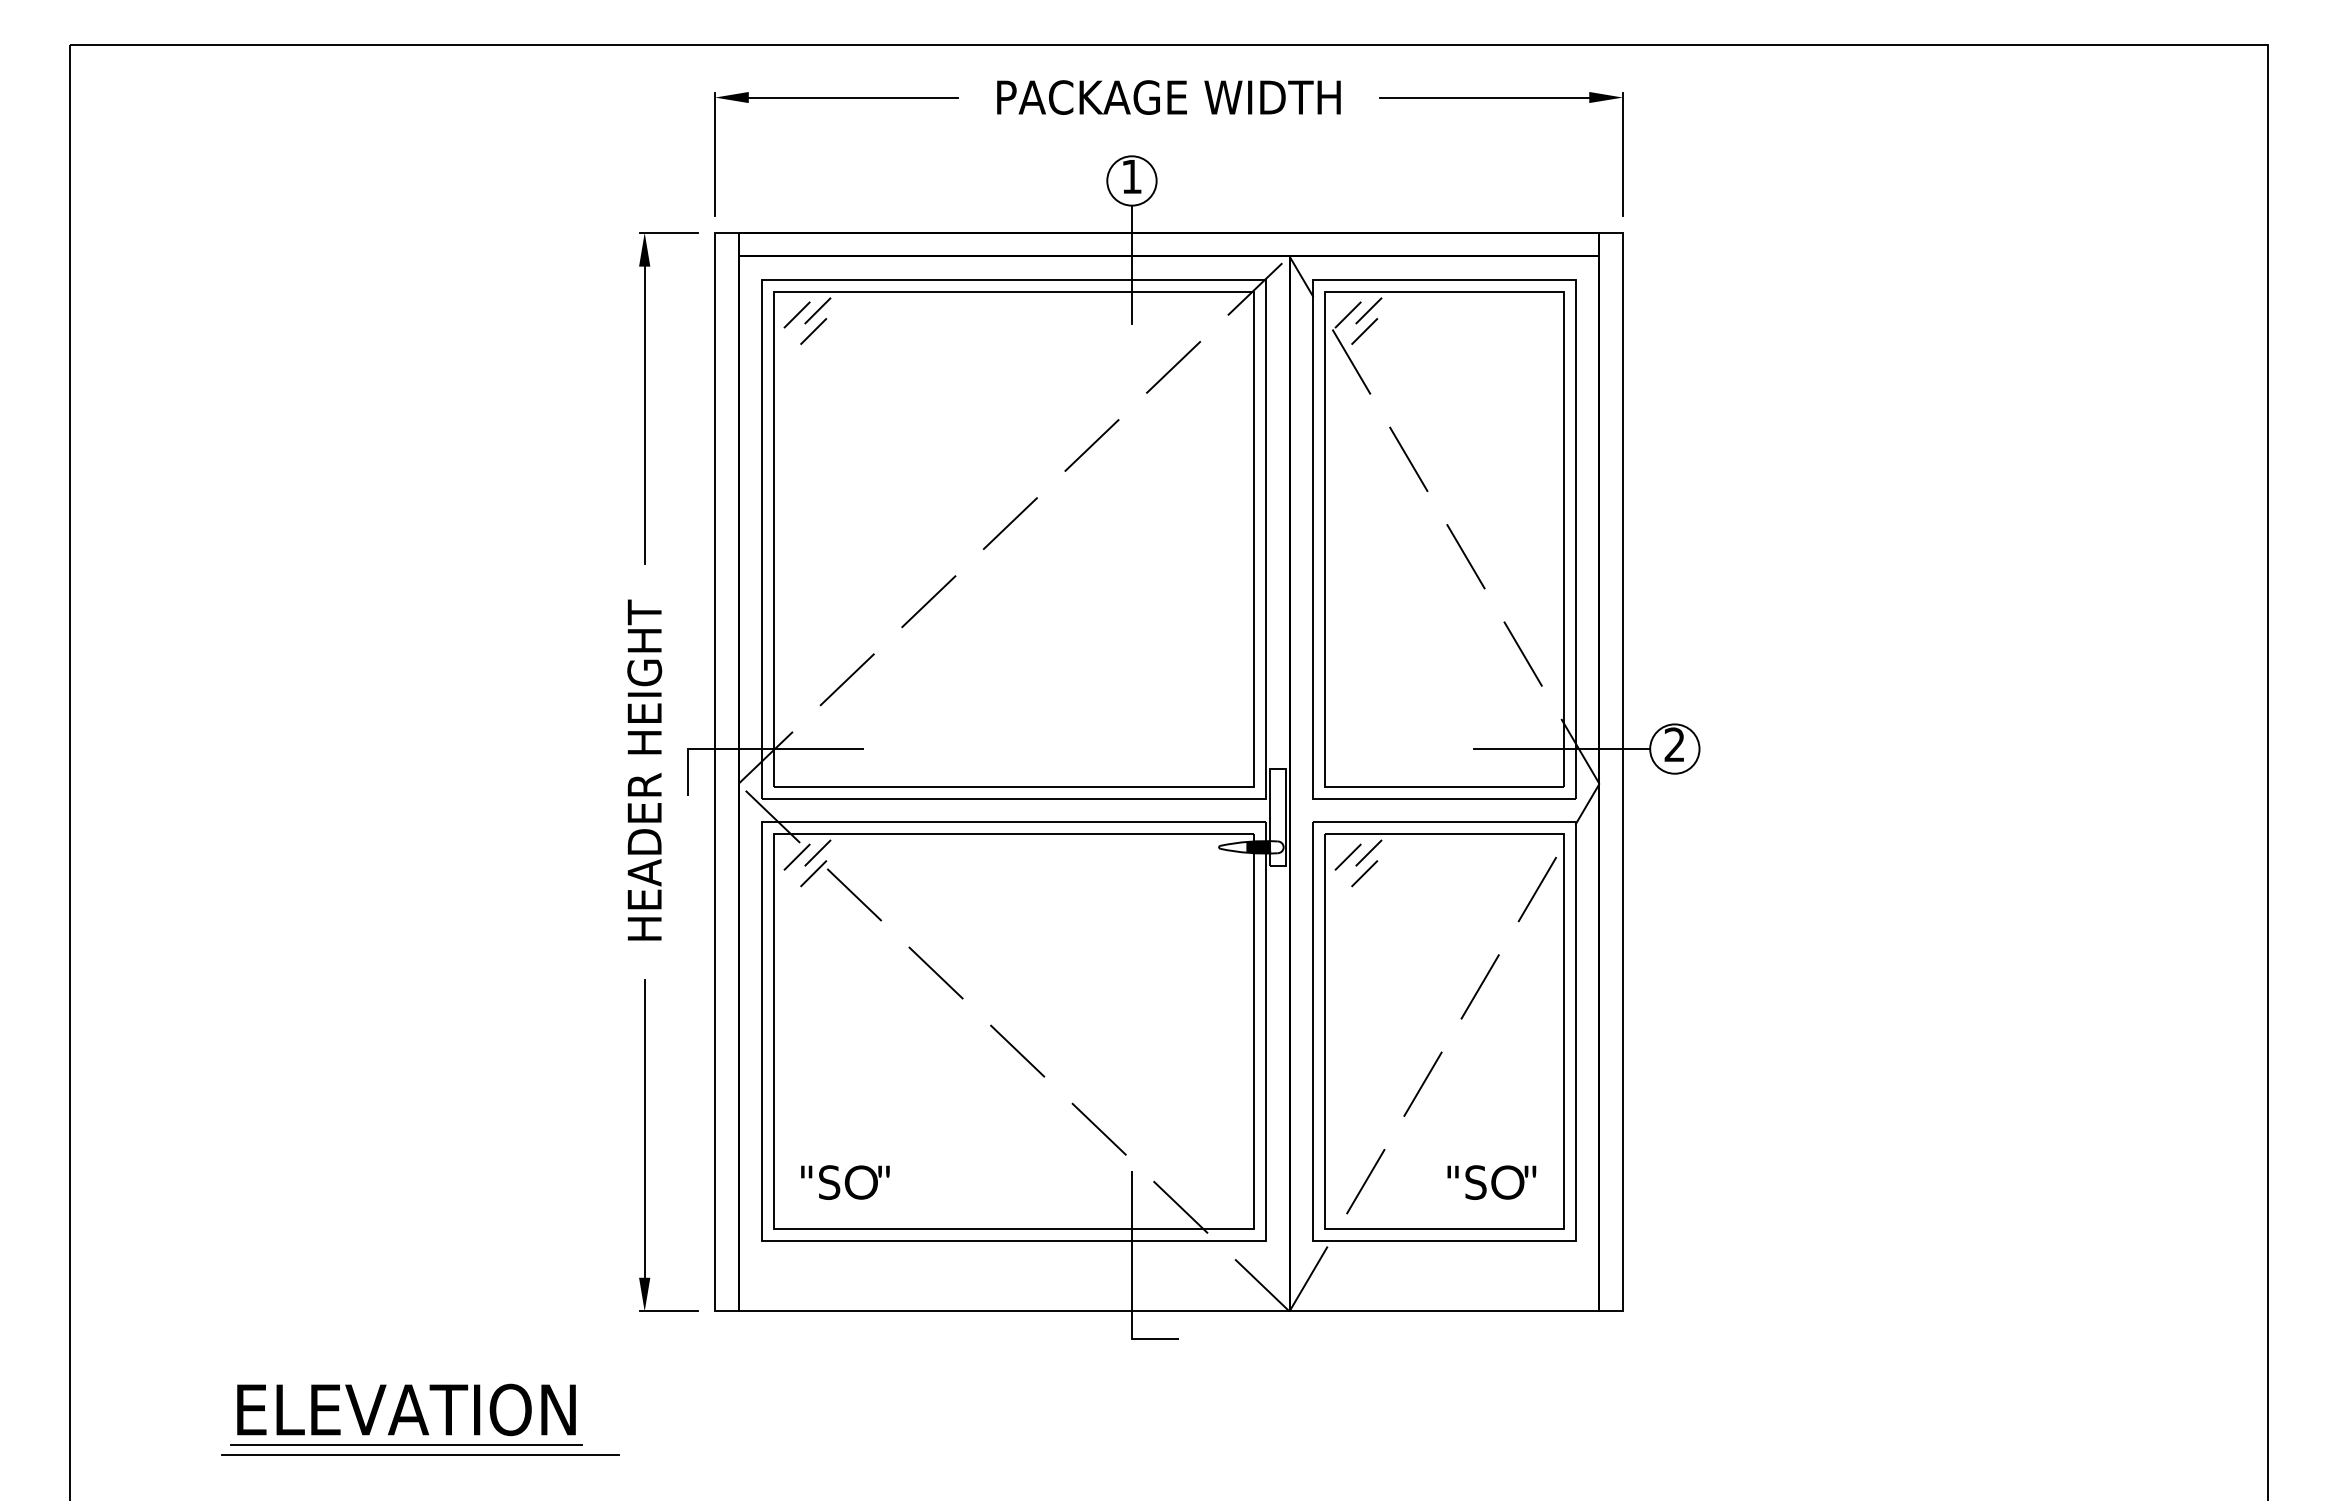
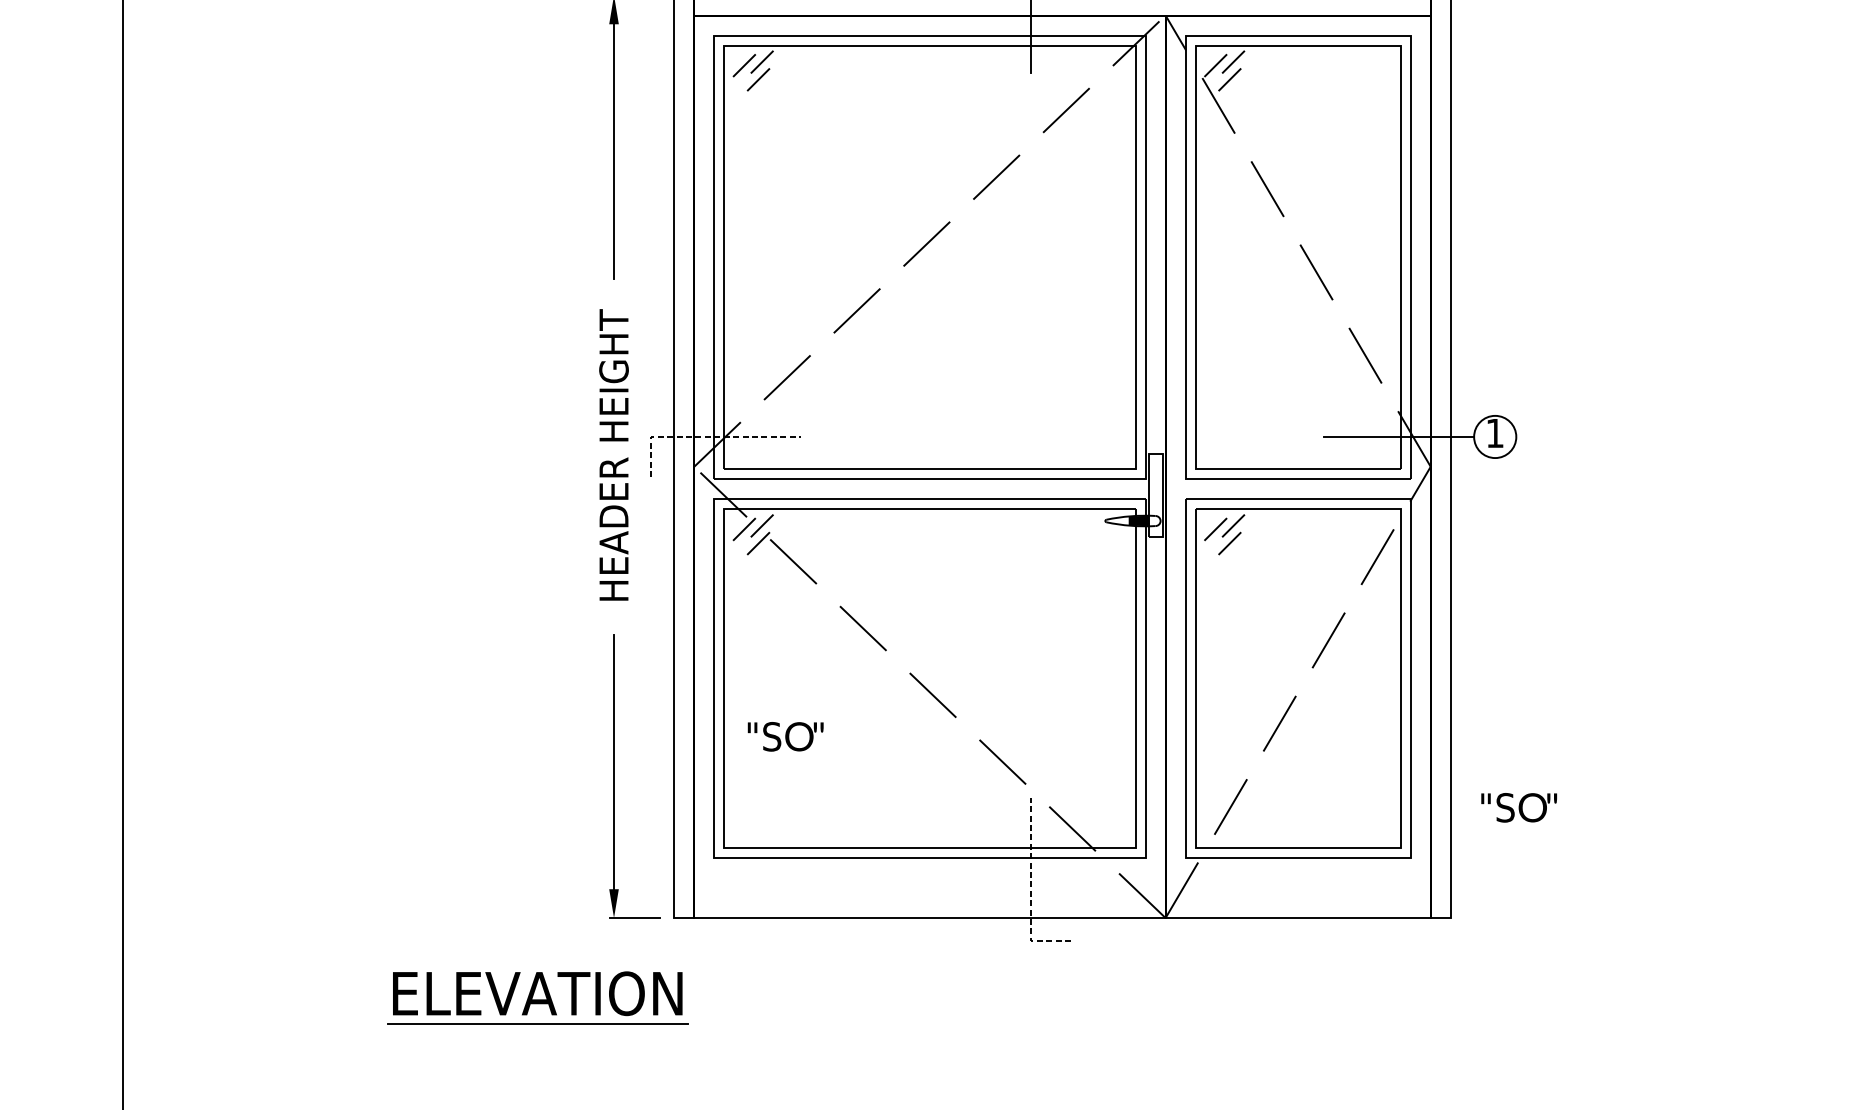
text: (1674, 744) -> (1494, 433), 2 -> 1
line: (751, 749) -> (705, 437), solid -> dashed
text: (845, 1182) -> (785, 736), moved
text: (1491, 1182) -> (1518, 807), moved
line: (1131, 1278) -> (1030, 889), solid -> dashed
part: (406, 1414) -> (537, 997), moved
line: (419, 1455) -> (421, 1041), removed

